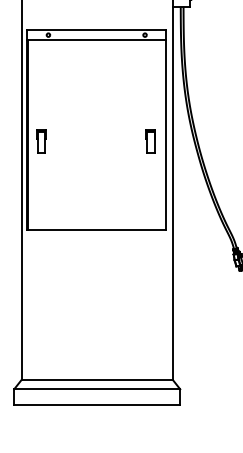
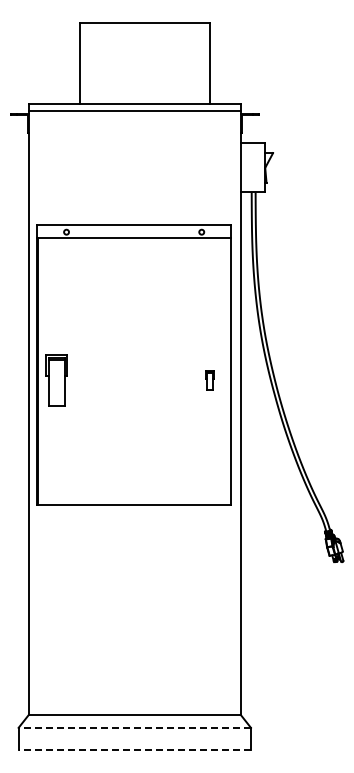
part: (41, 141) -> (56, 380), size x1.6
part: (150, 141) -> (209, 380), size x0.6
line: (97, 389) -> (134, 727), solid -> dashed
line: (97, 404) -> (134, 749), solid -> dashed

